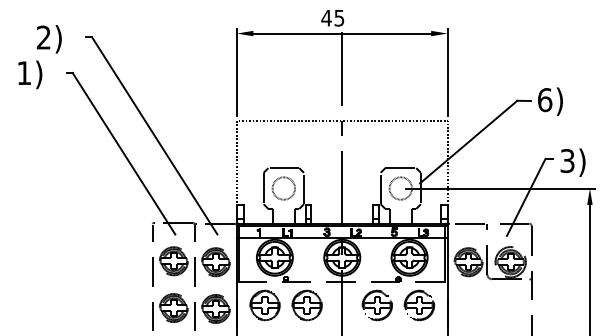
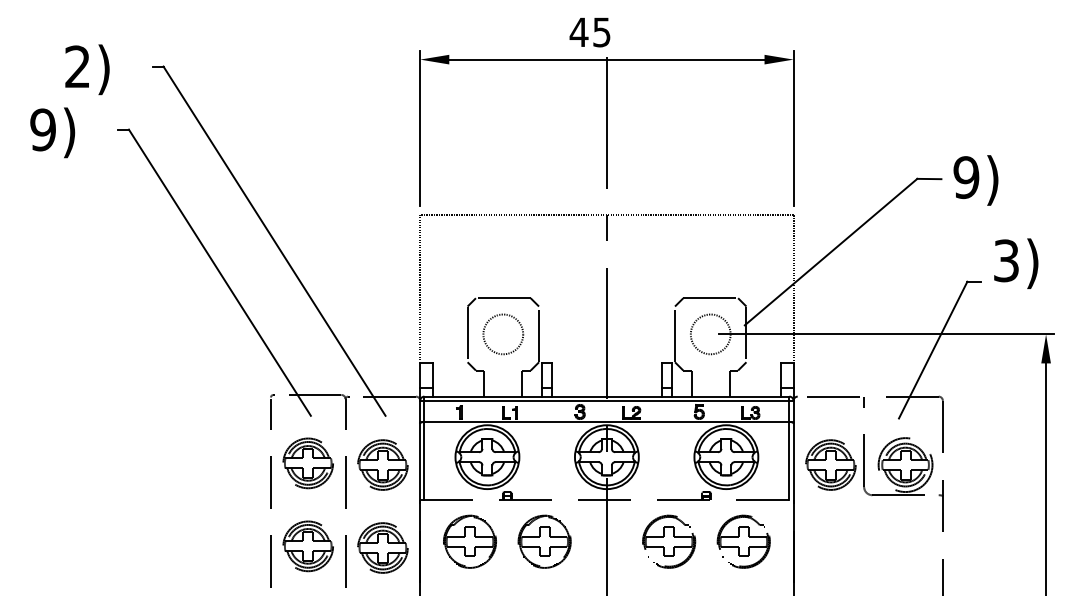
text: (24, 73) -> (43, 130), 1) -> 9)
text: (544, 100) -> (965, 178), 6) -> 9)
text: (572, 162) -> (1015, 263), moved

